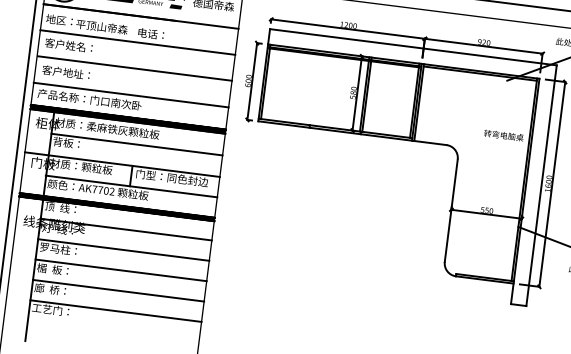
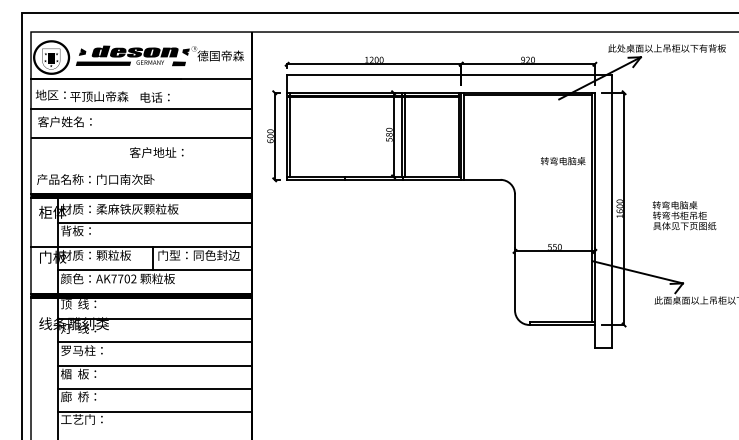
text: (65, 72) -> (156, 152), moved
line: (131, 95) -> (141, 168), removed

